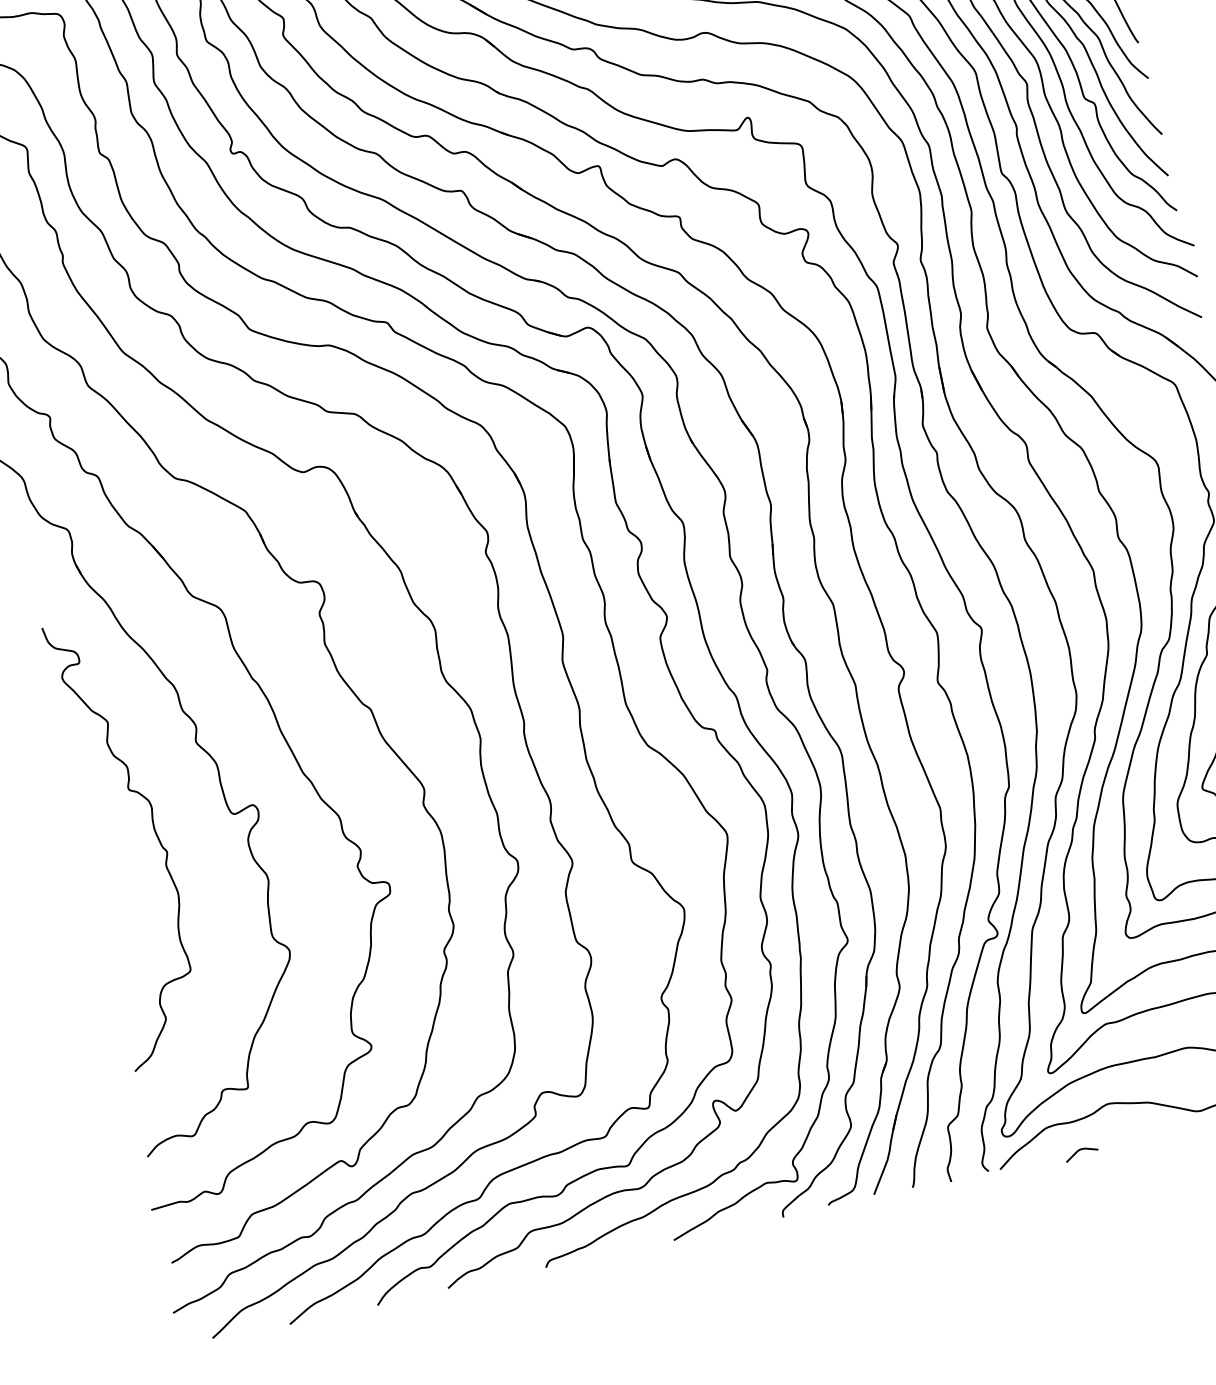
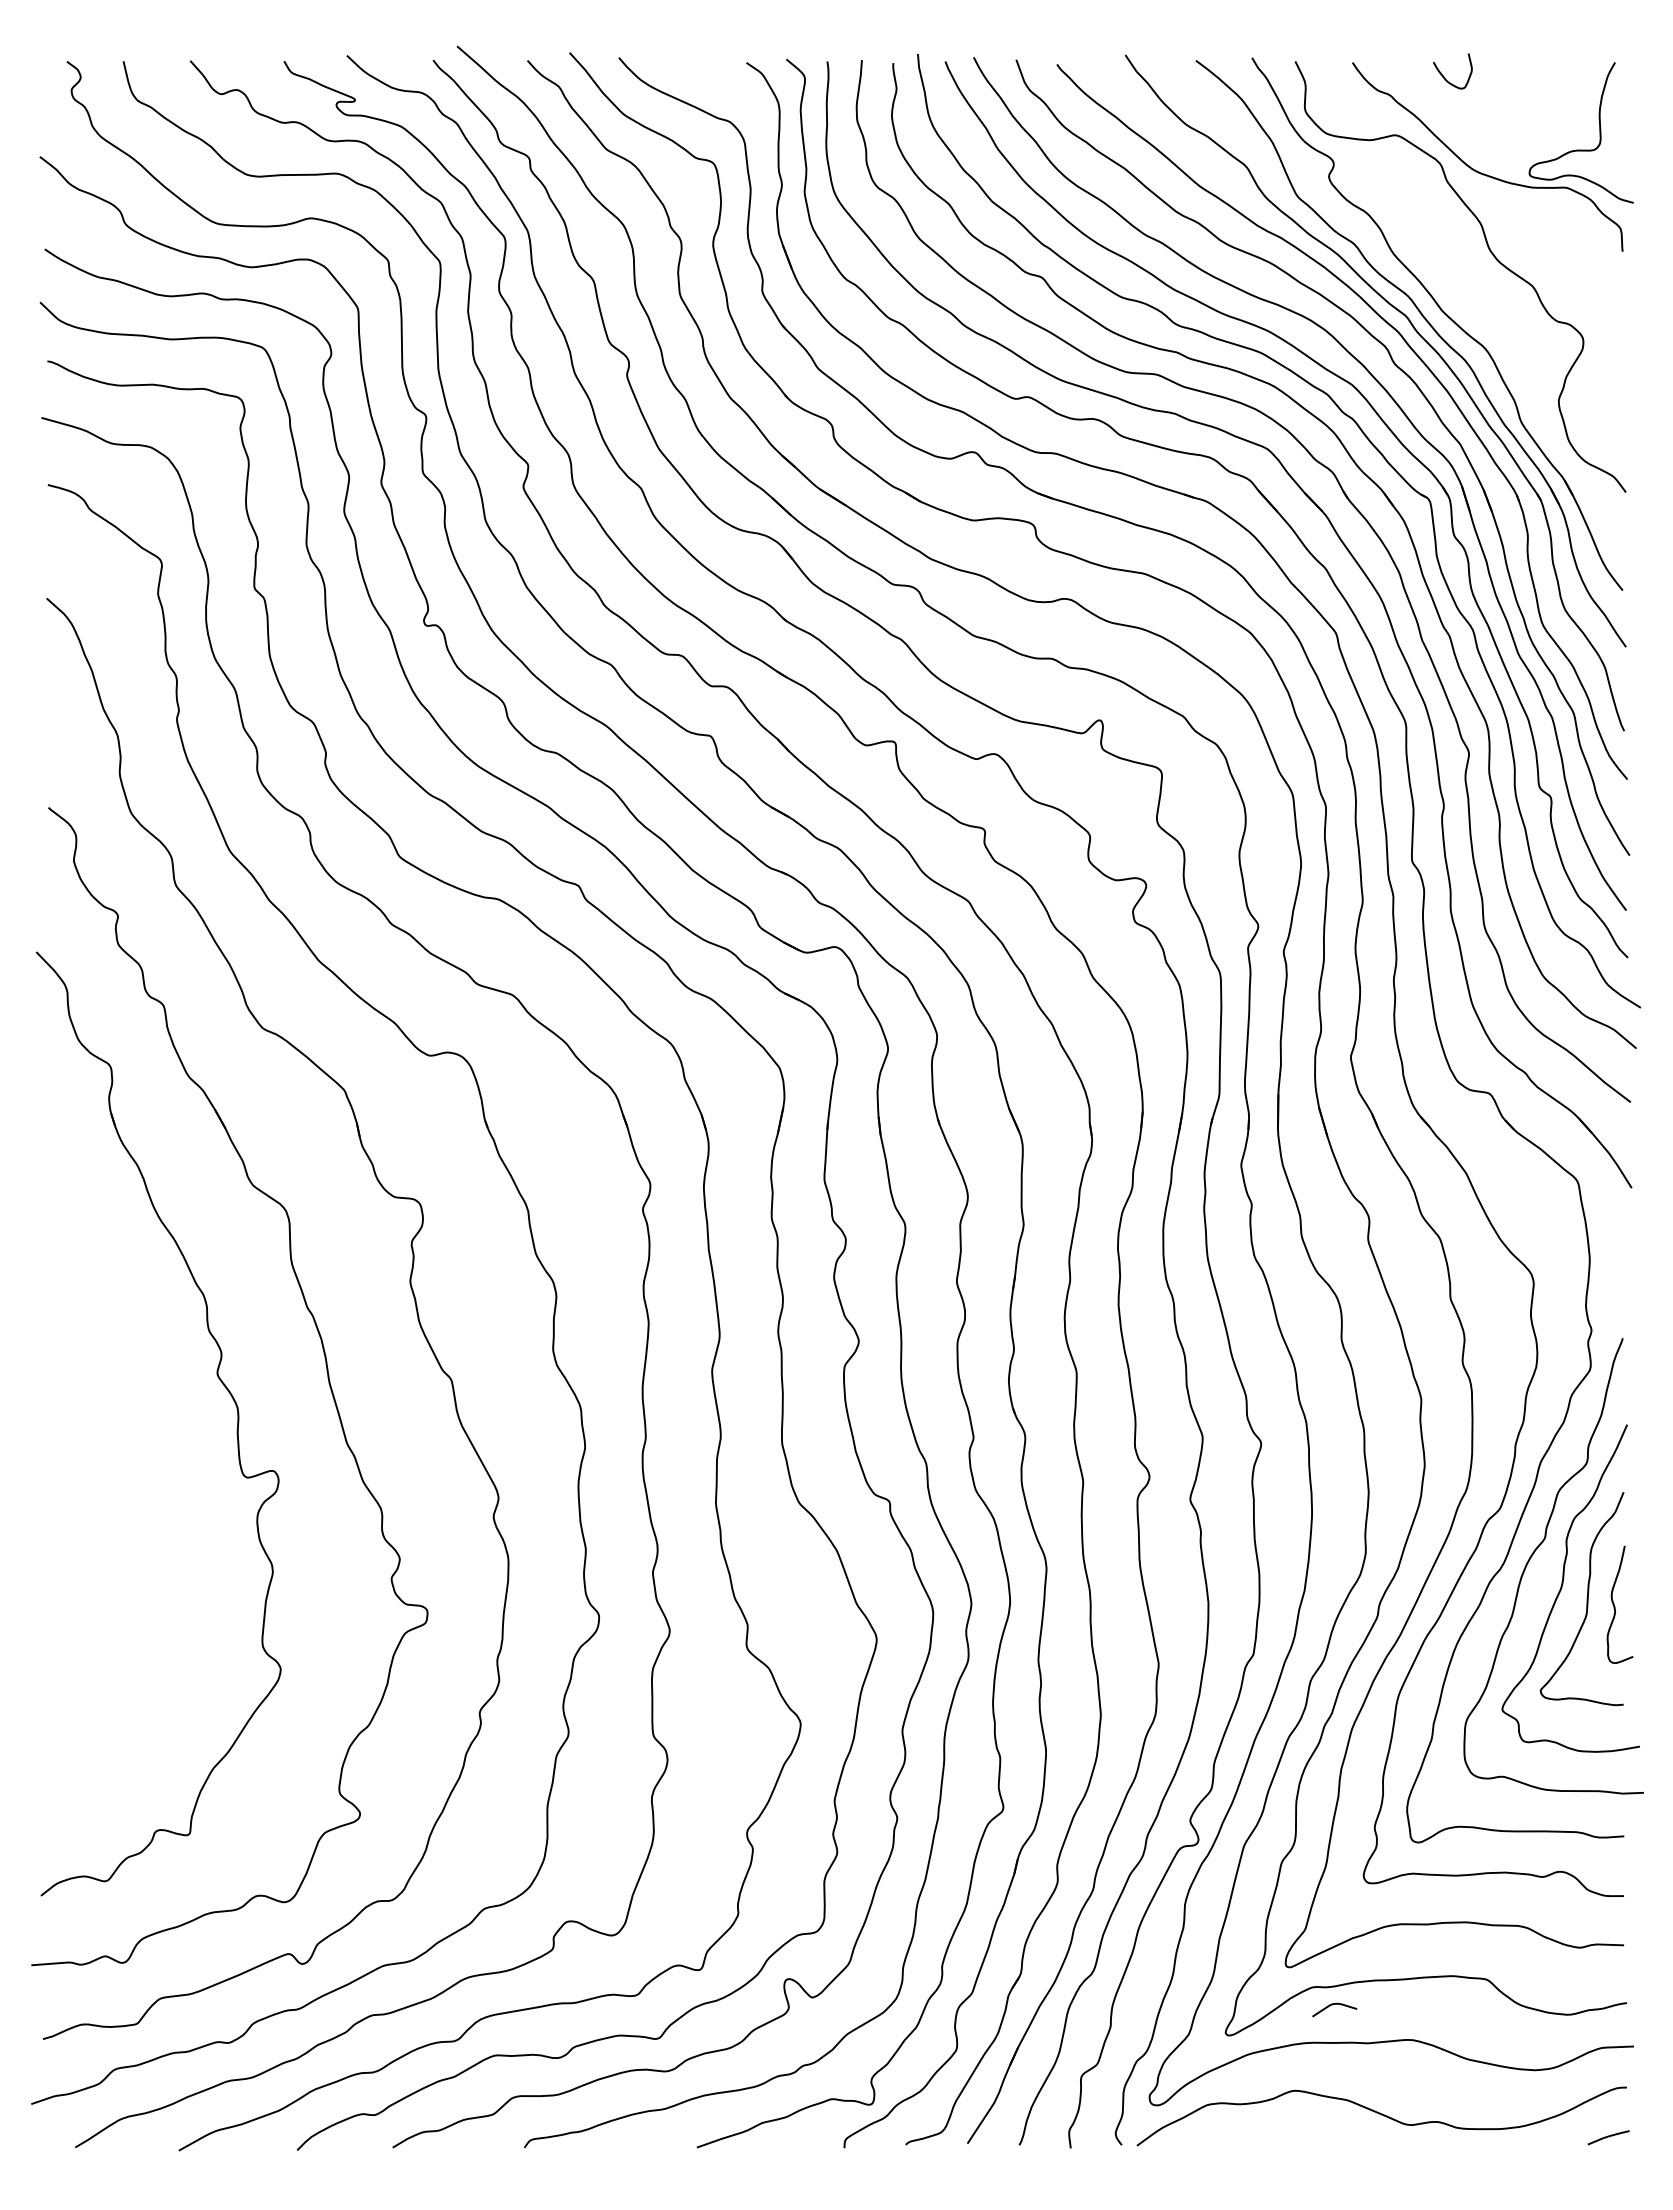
curve: (155, 833) -> (139, 1480), removed
curve: (1079, 1150) -> (1332, 2005), moved

